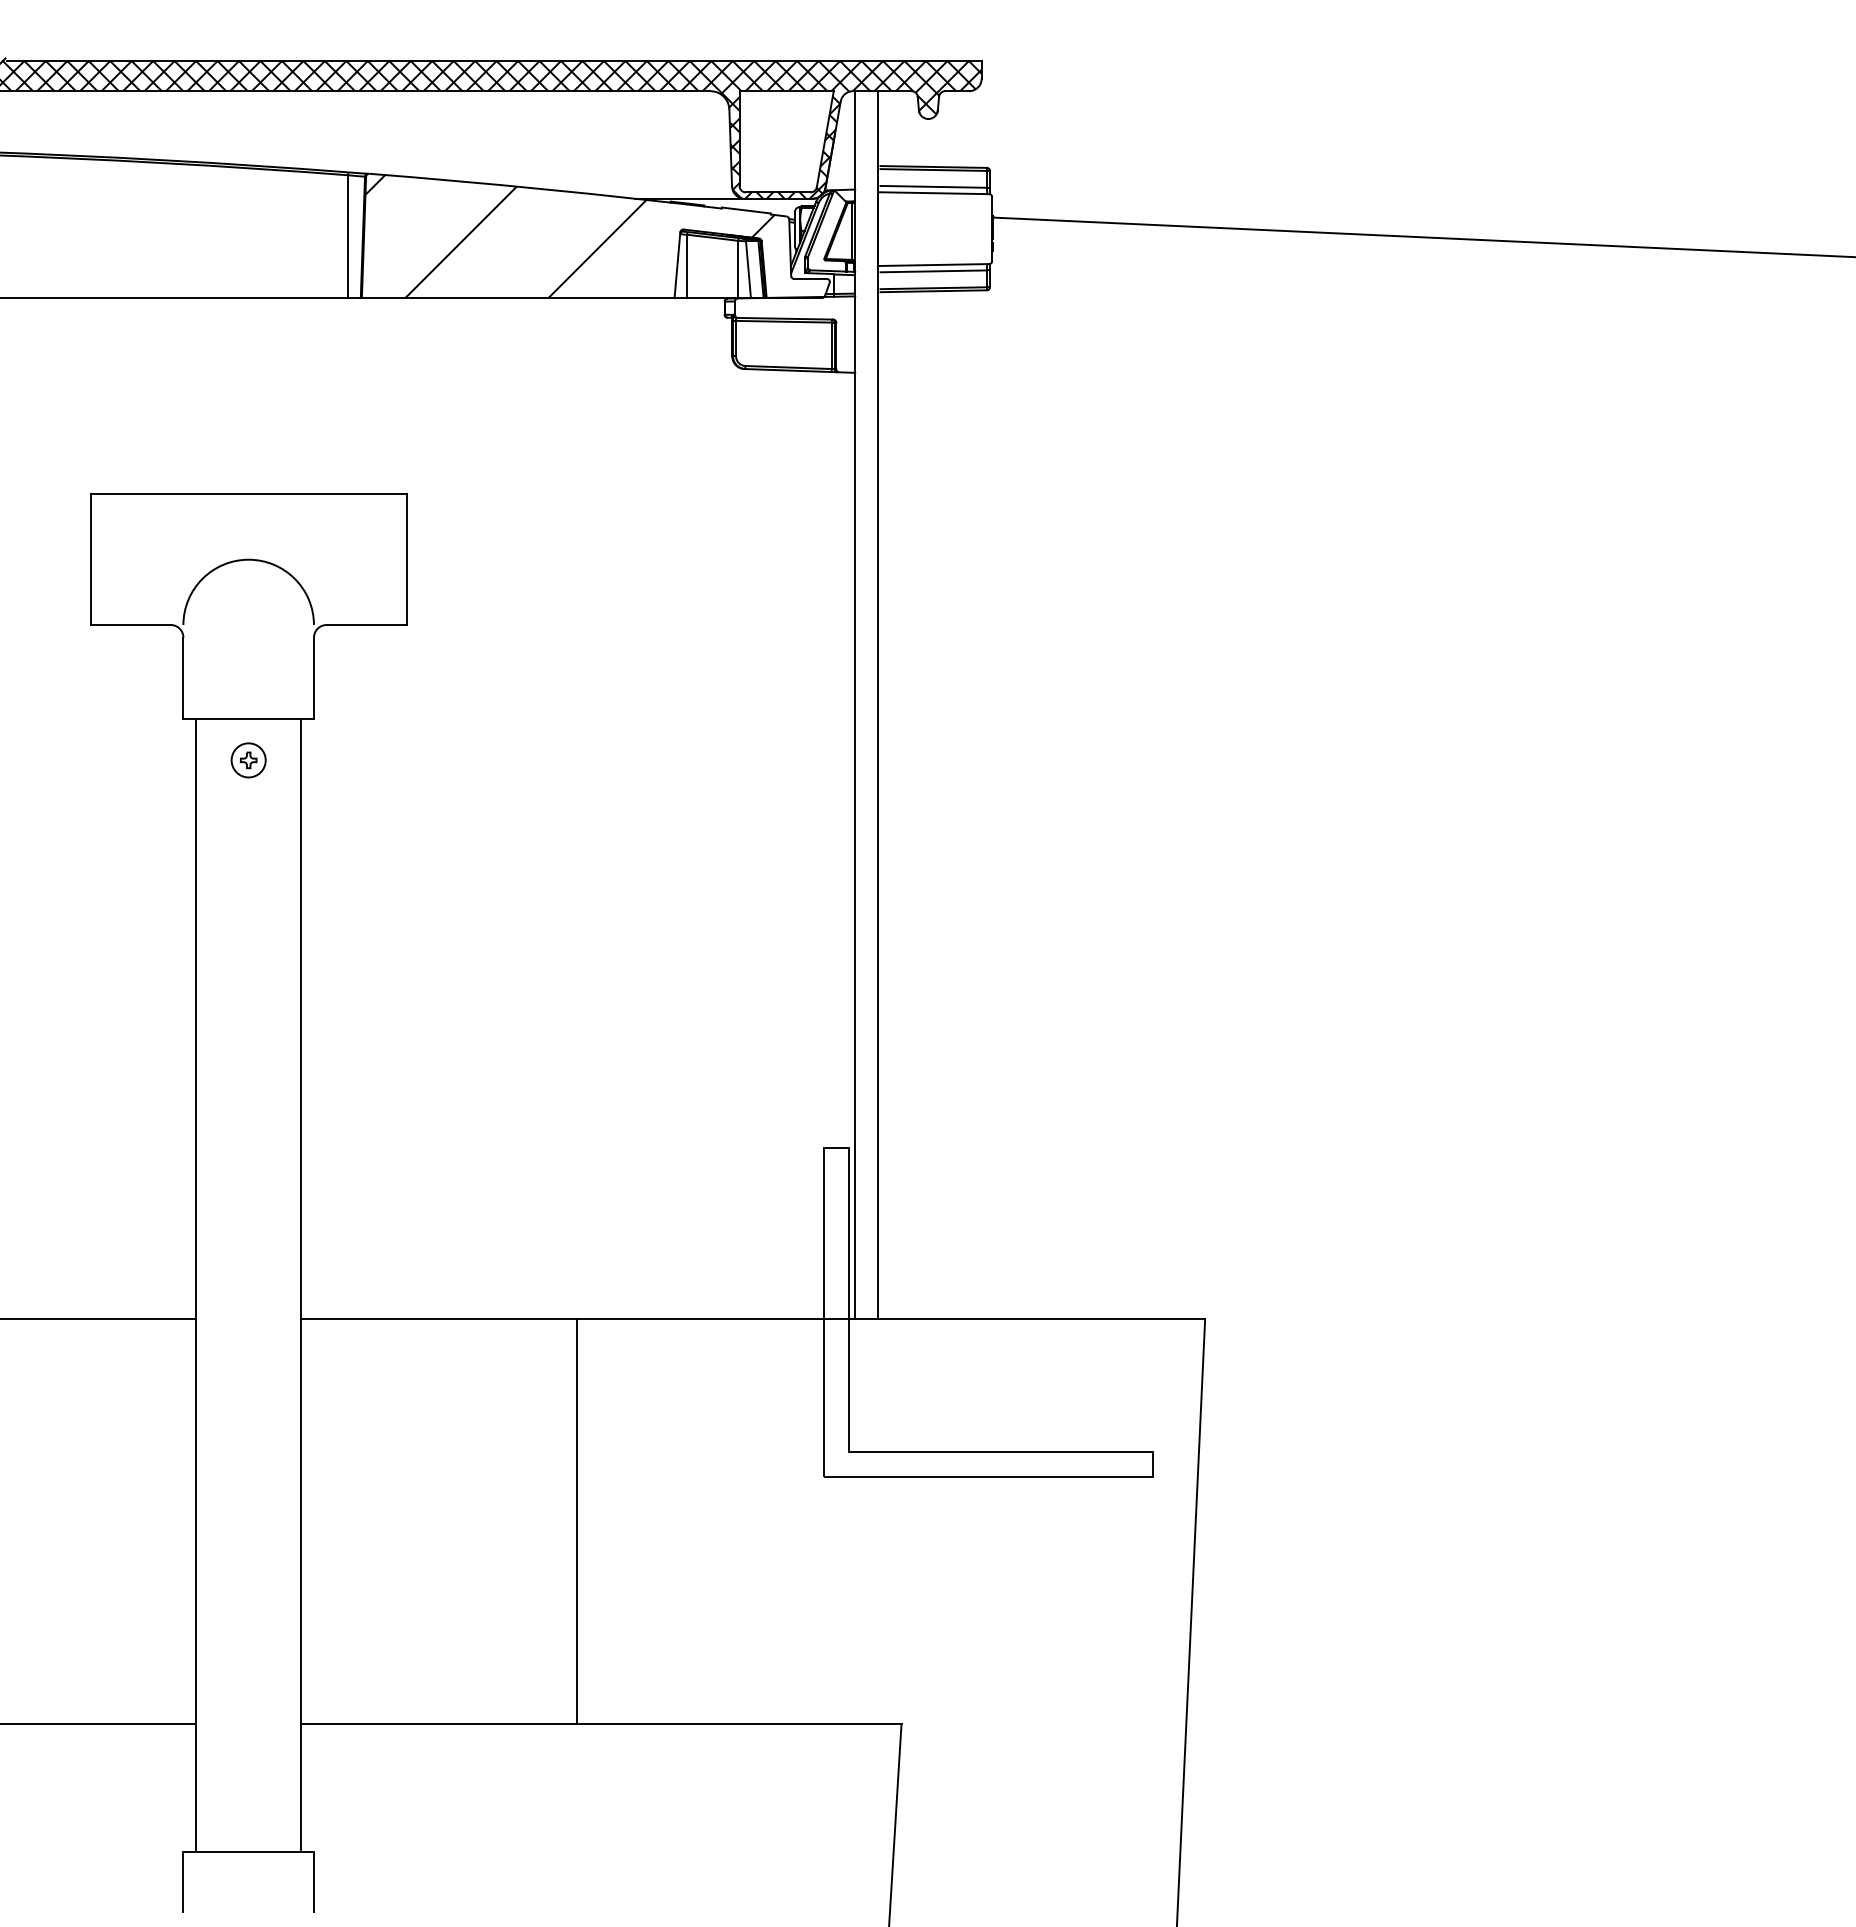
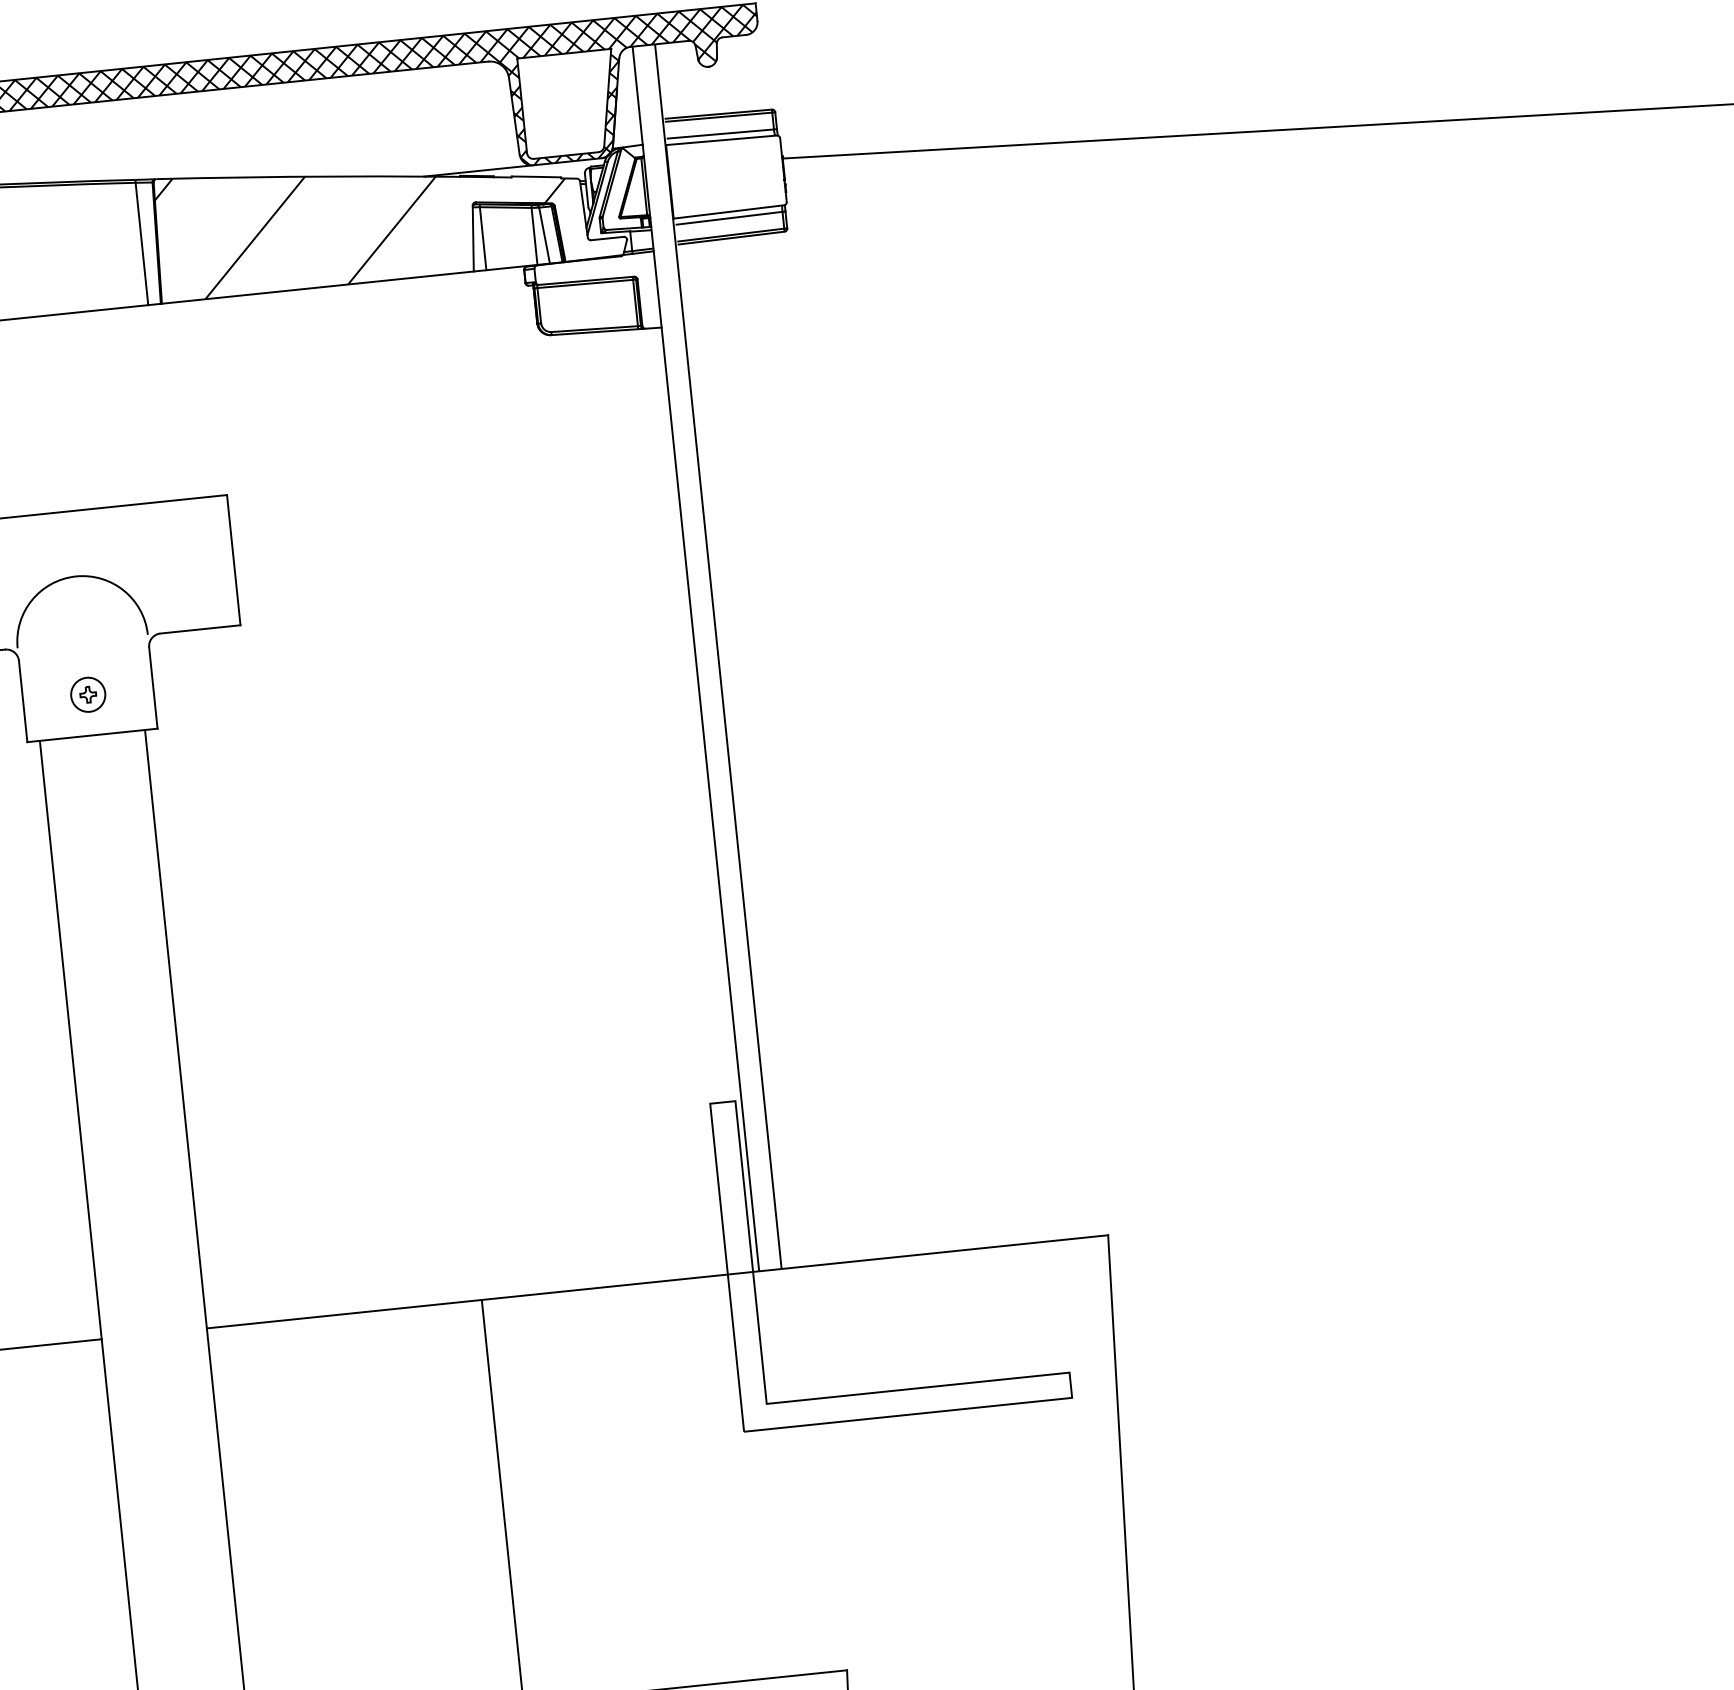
part: (248, 760) -> (88, 694), moved

